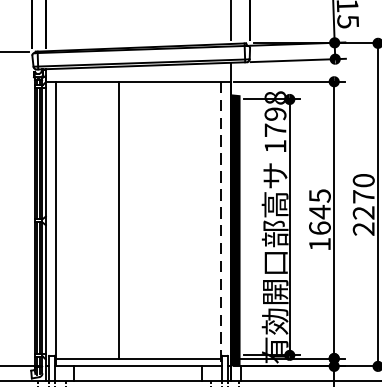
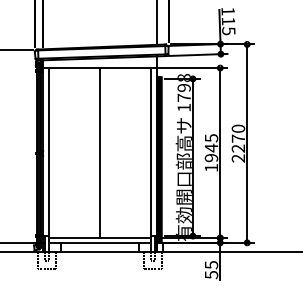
line: (118, 220) -> (99, 153), moved
line: (220, 224) -> (150, 155), dashed -> solid
text: (319, 227) -> (211, 157), 1645 -> 1945

